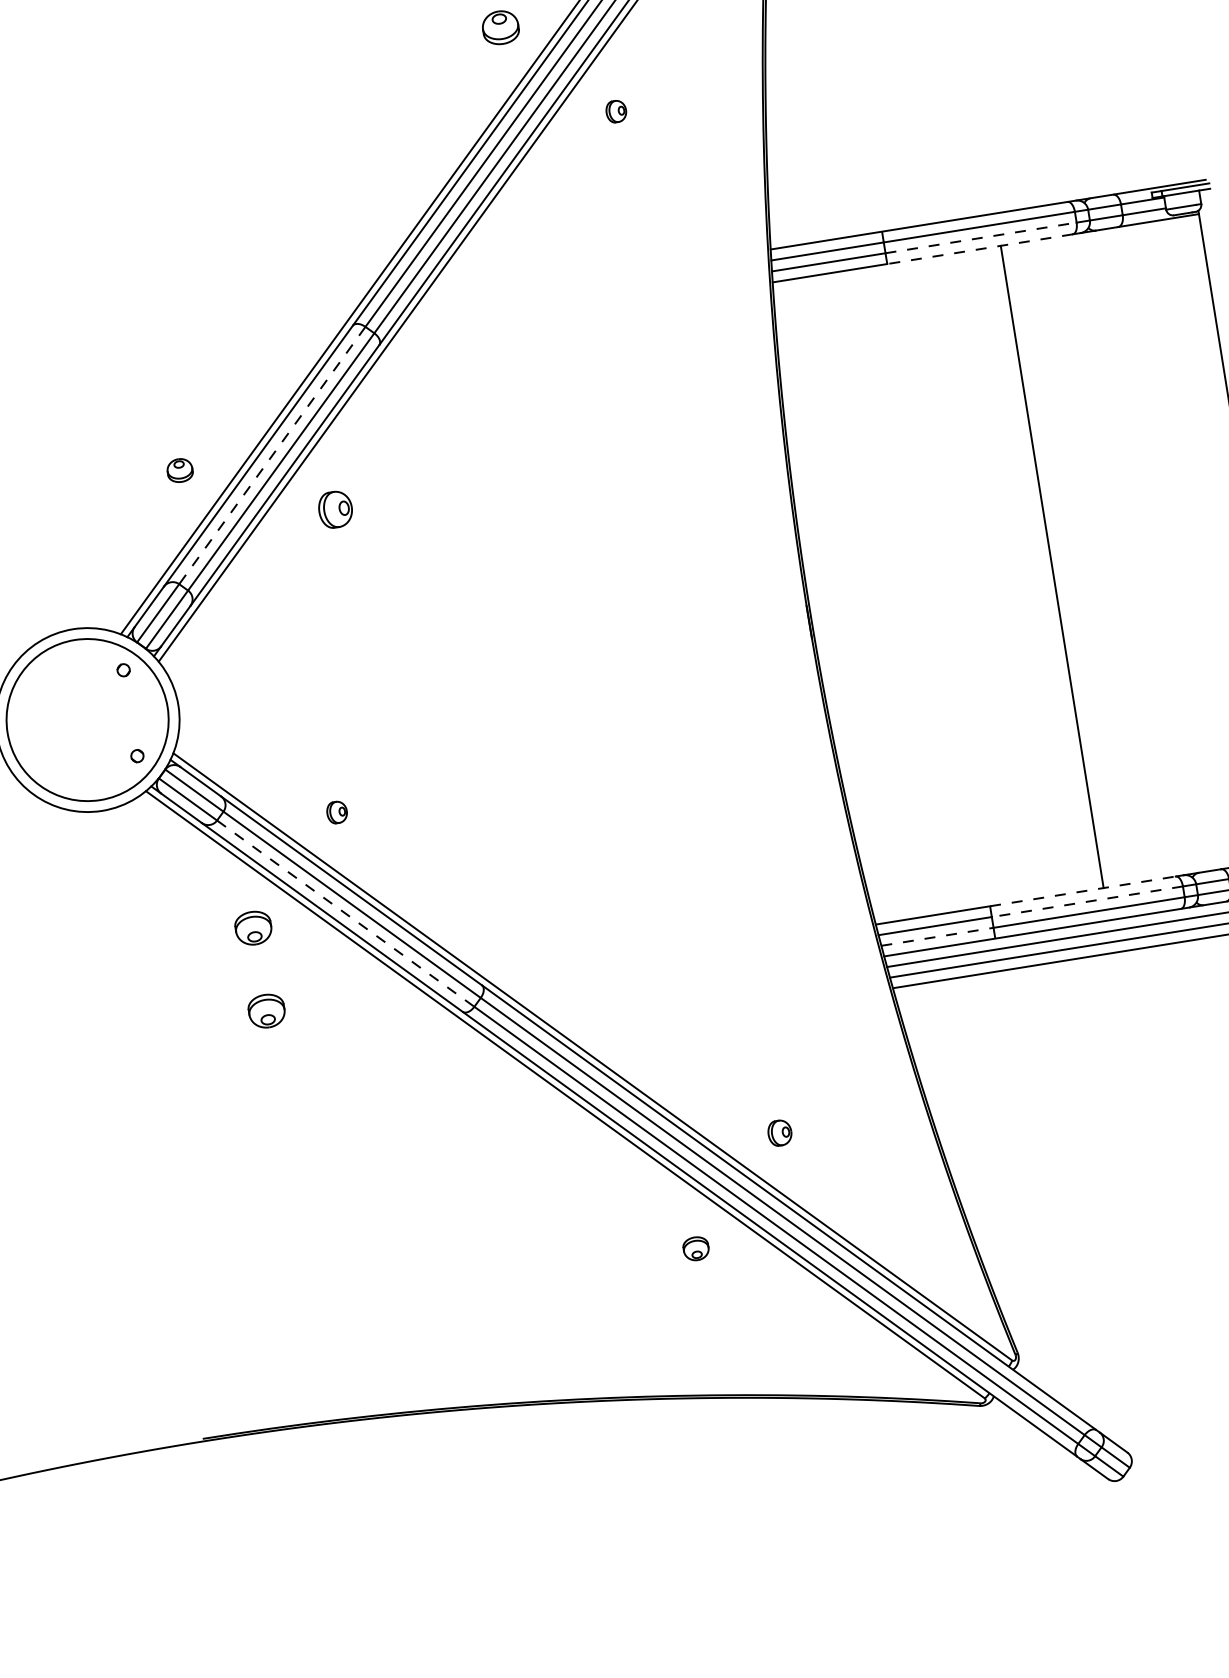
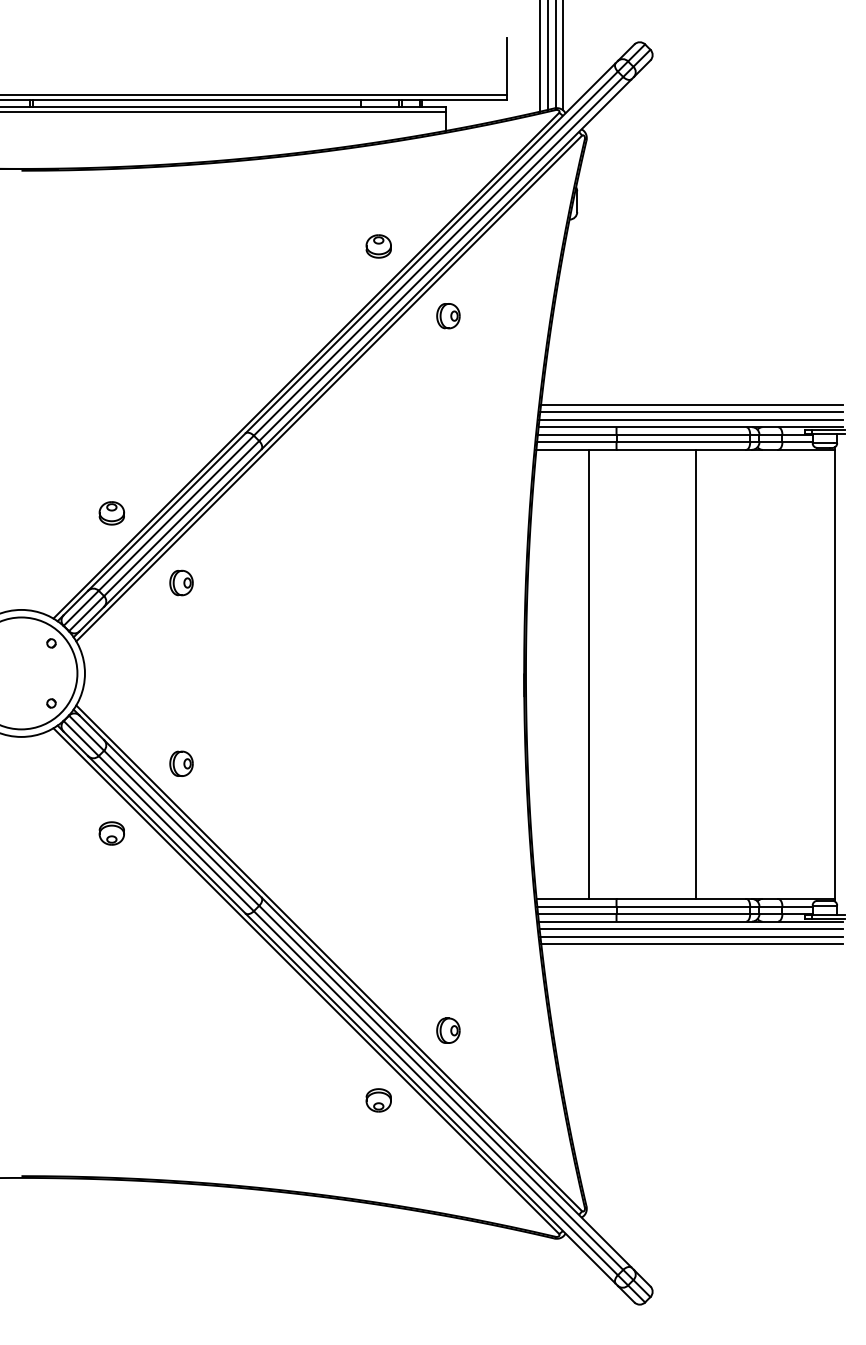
part: (616, 111) -> (448, 316), size x1.67
line: (984, 182) -> (691, 404), added
line: (985, 193) -> (691, 412), added
line: (986, 203) -> (690, 419), added
line: (981, 238) -> (683, 442), dashed -> solid
line: (980, 248) -> (681, 449), dashed -> solid
line: (272, 455) -> (176, 513), dashed -> solid
part: (179, 470) -> (111, 513), size x1.43
part: (335, 508) -> (181, 582), moved
line: (899, 590) -> (589, 673), added
part: (337, 812) -> (181, 763), size x1.67
line: (1082, 890) -> (681, 898), dashed -> solid
line: (1087, 901) -> (683, 906), dashed -> solid
line: (345, 913) -> (176, 833), dashed -> solid
line: (937, 937) -> (577, 914), dashed -> solid
part: (266, 1011) -> (111, 891), removed
part: (779, 1132) -> (448, 1030), size x1.43
part: (695, 1248) -> (378, 1100), size x1.43

